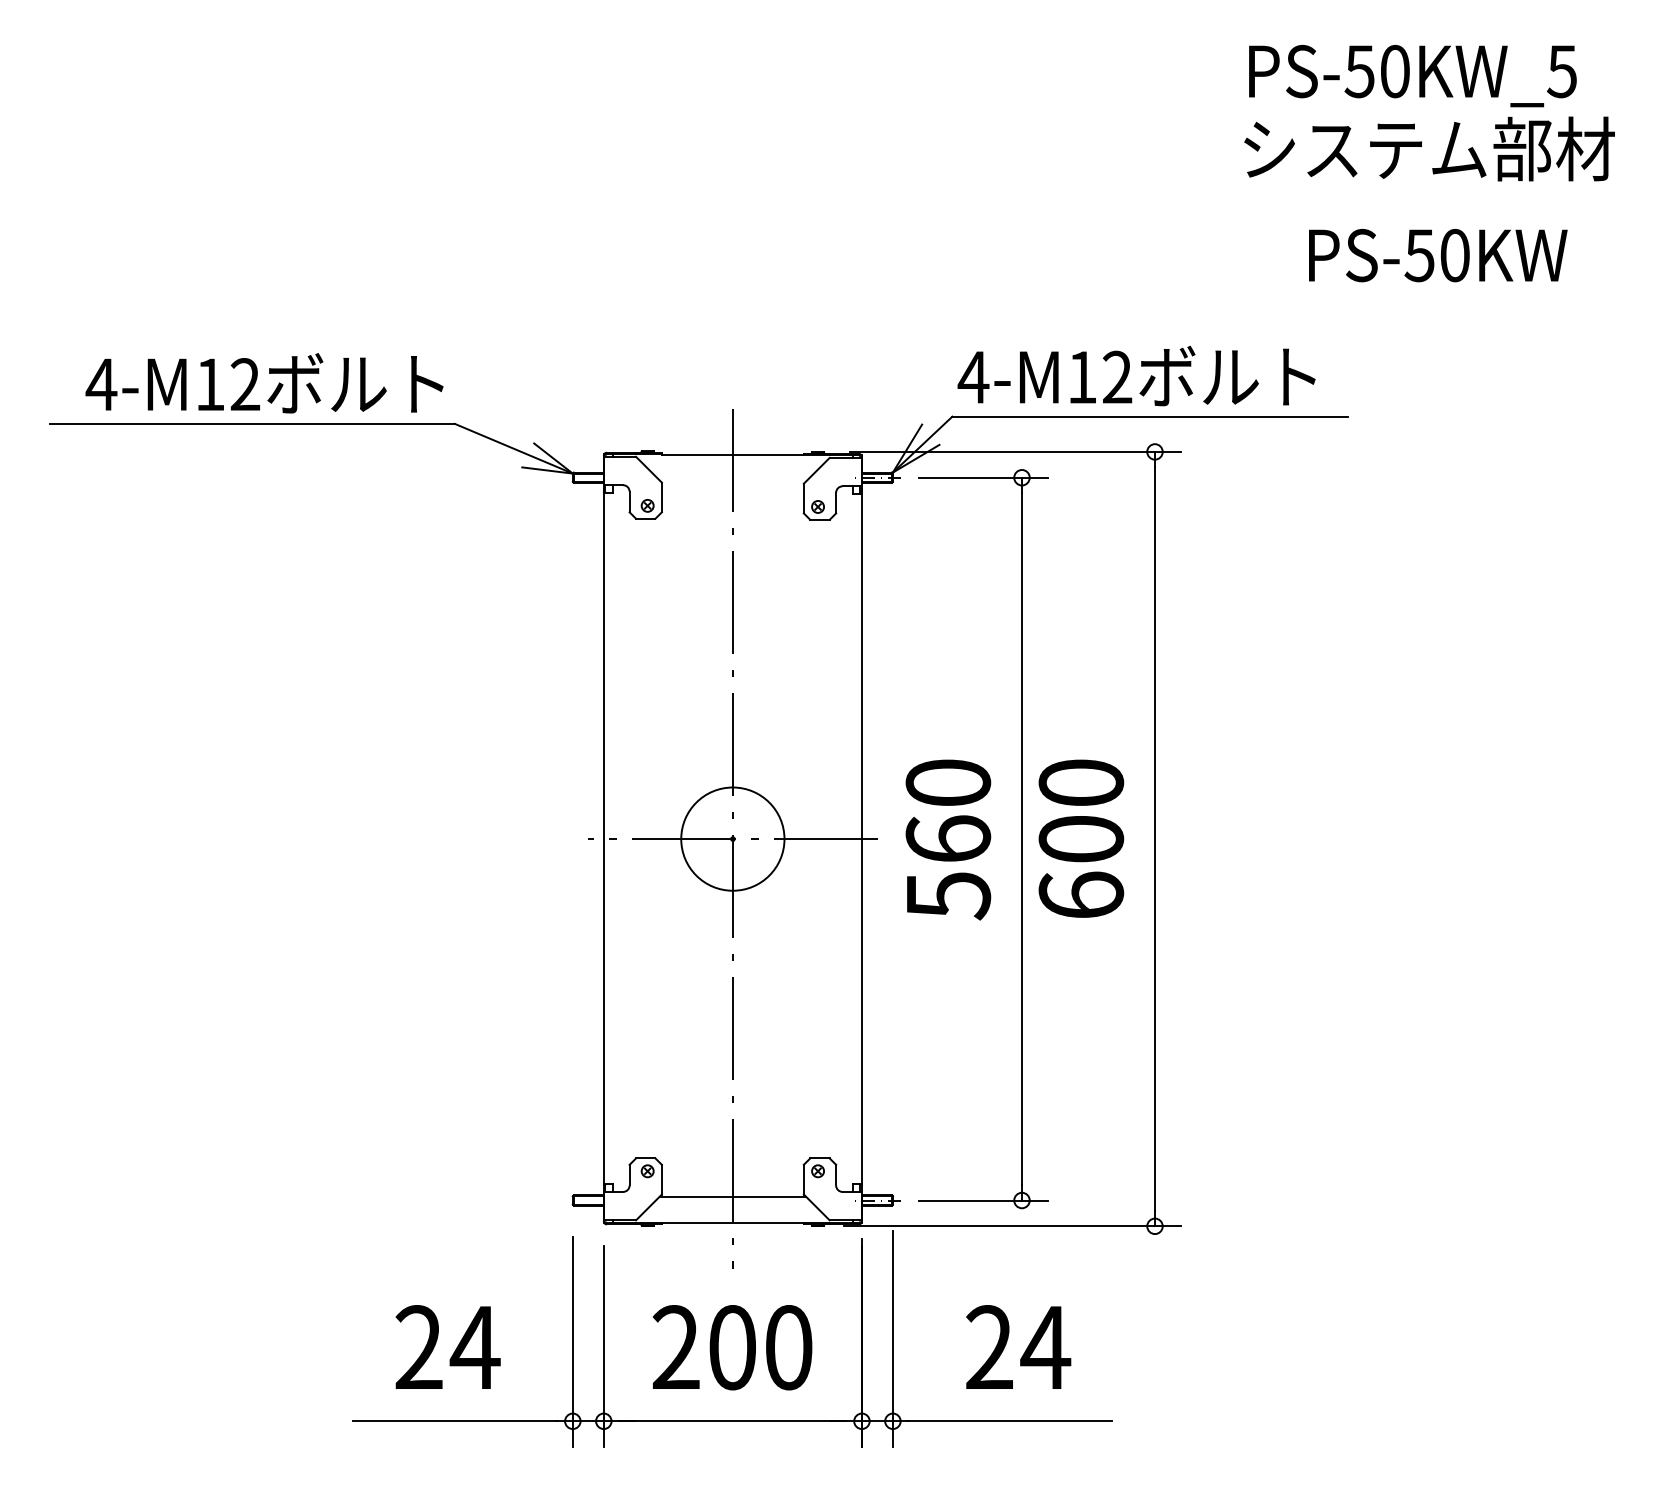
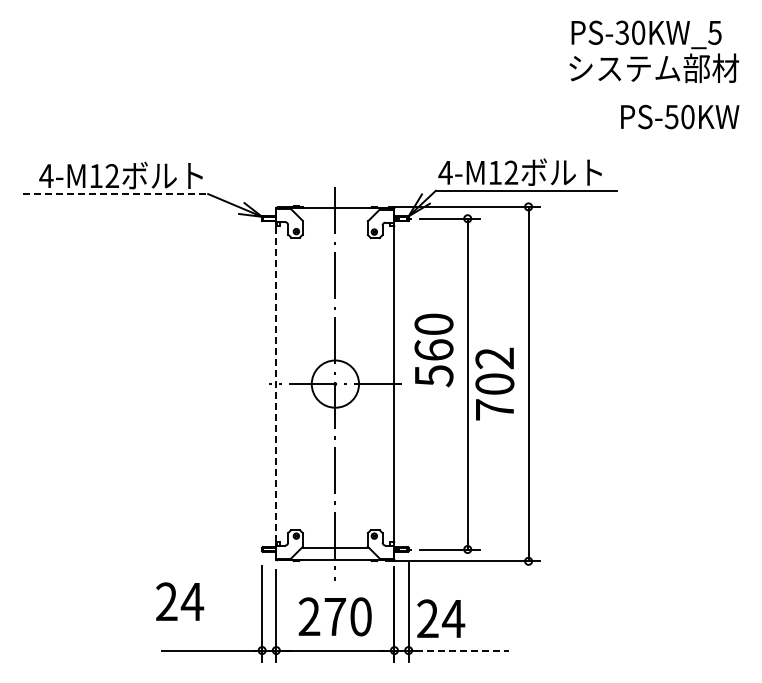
text: (1360, 70) -> (622, 32), PS-50KW_5 -> PS-30KW_5
text: (1438, 254) -> (680, 116), moved
line: (252, 424) -> (115, 194), solid -> dashed
line: (604, 831) -> (276, 380), solid -> dashed
text: (1080, 837) -> (494, 383), 600 -> 702
text: (947, 839) -> (433, 350), moved
text: (449, 1346) -> (180, 601), moved
text: (733, 1346) -> (335, 616), 200 -> 270
text: (1019, 1346) -> (441, 618), moved
line: (1010, 1421) -> (462, 650), solid -> dashed

